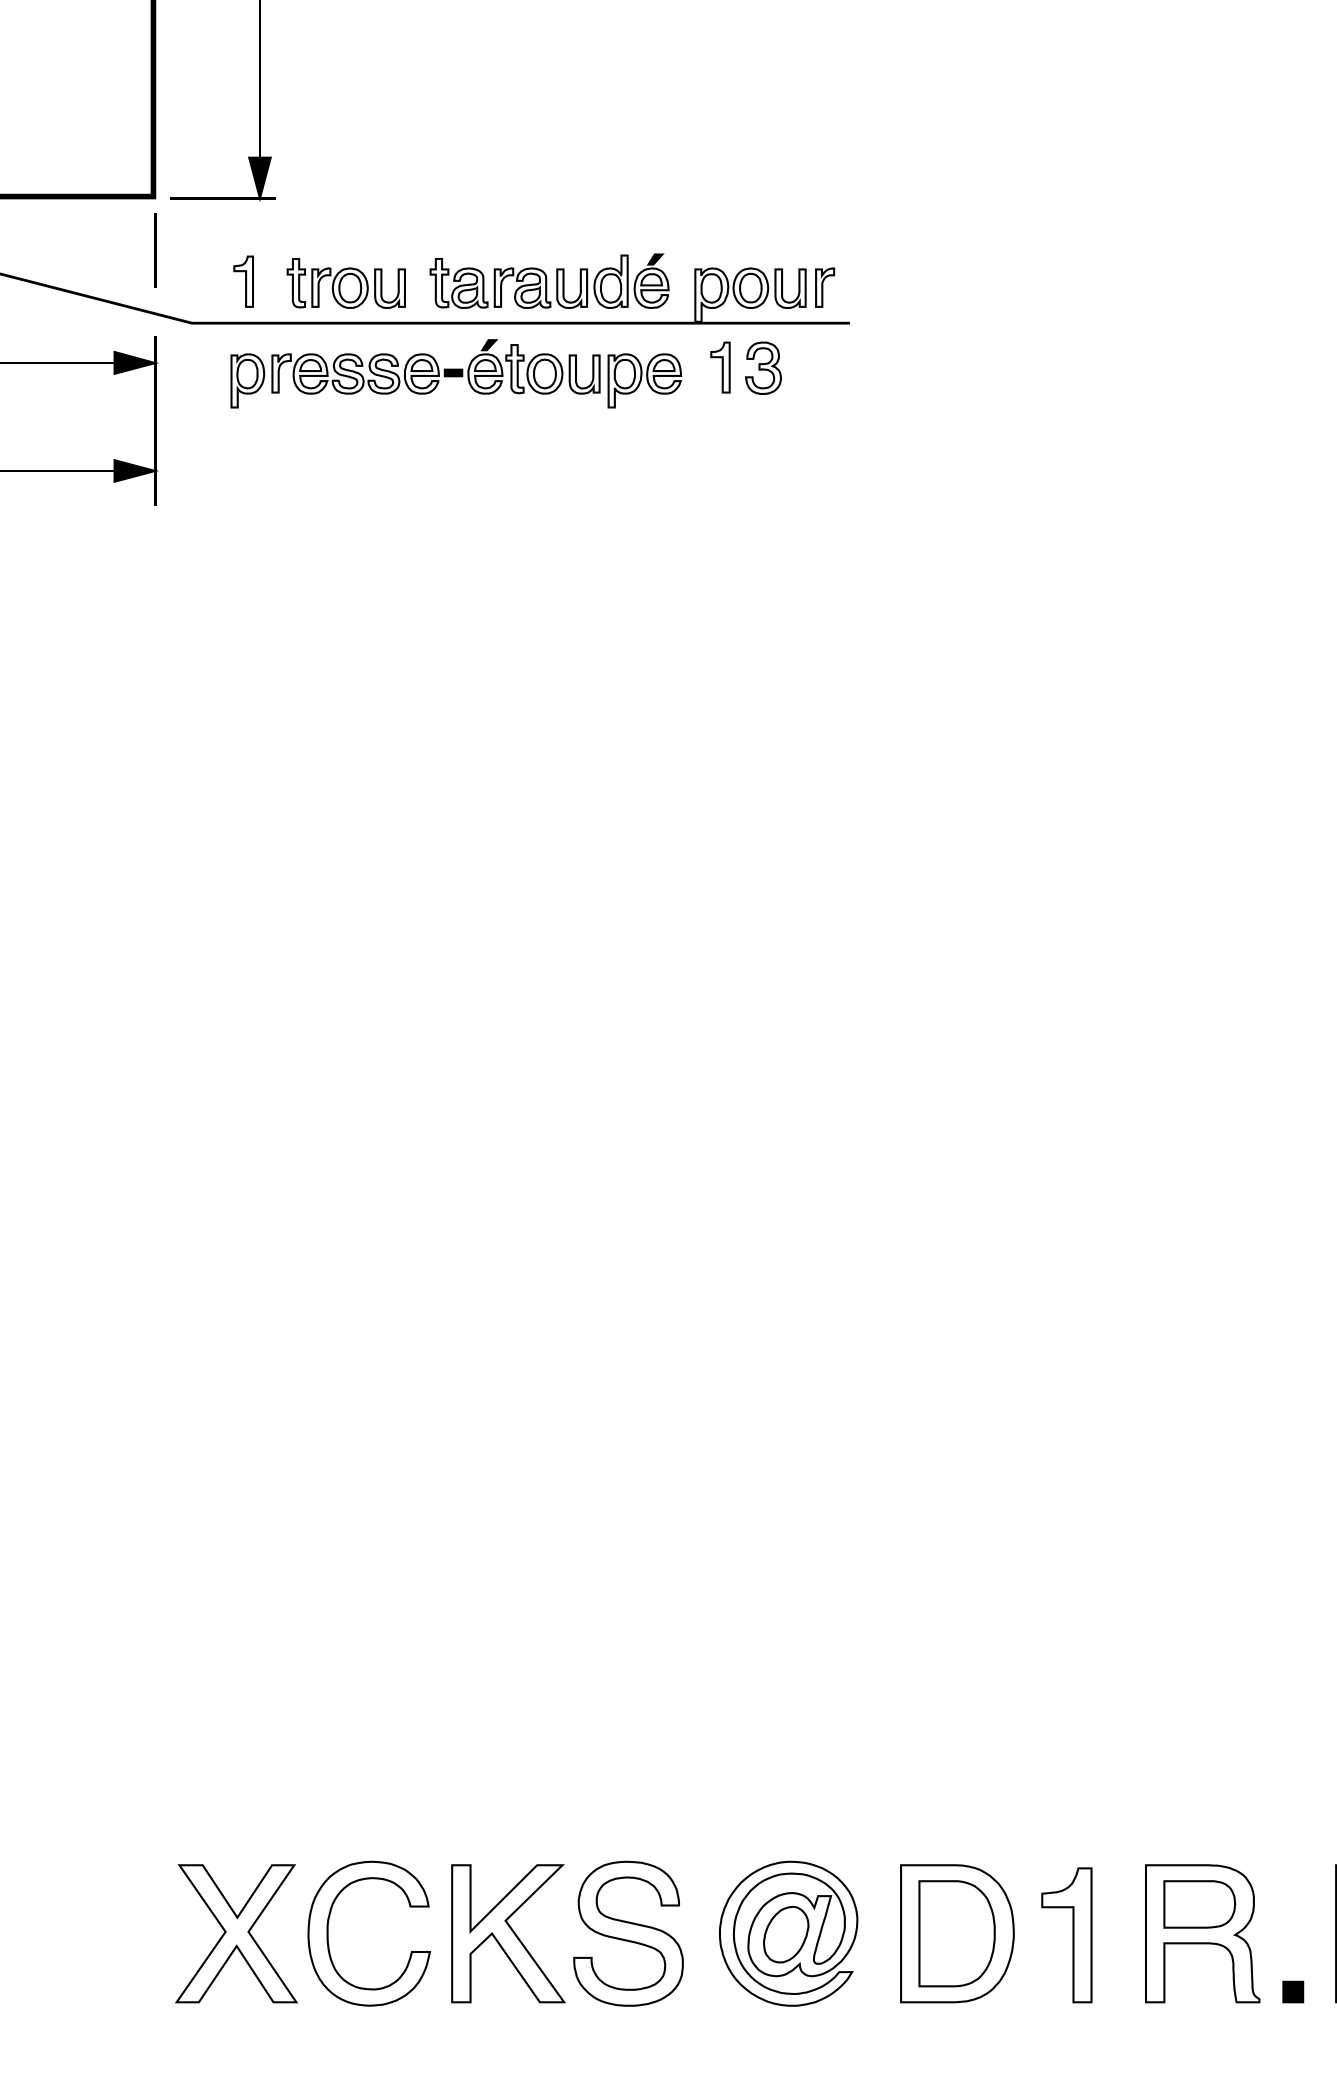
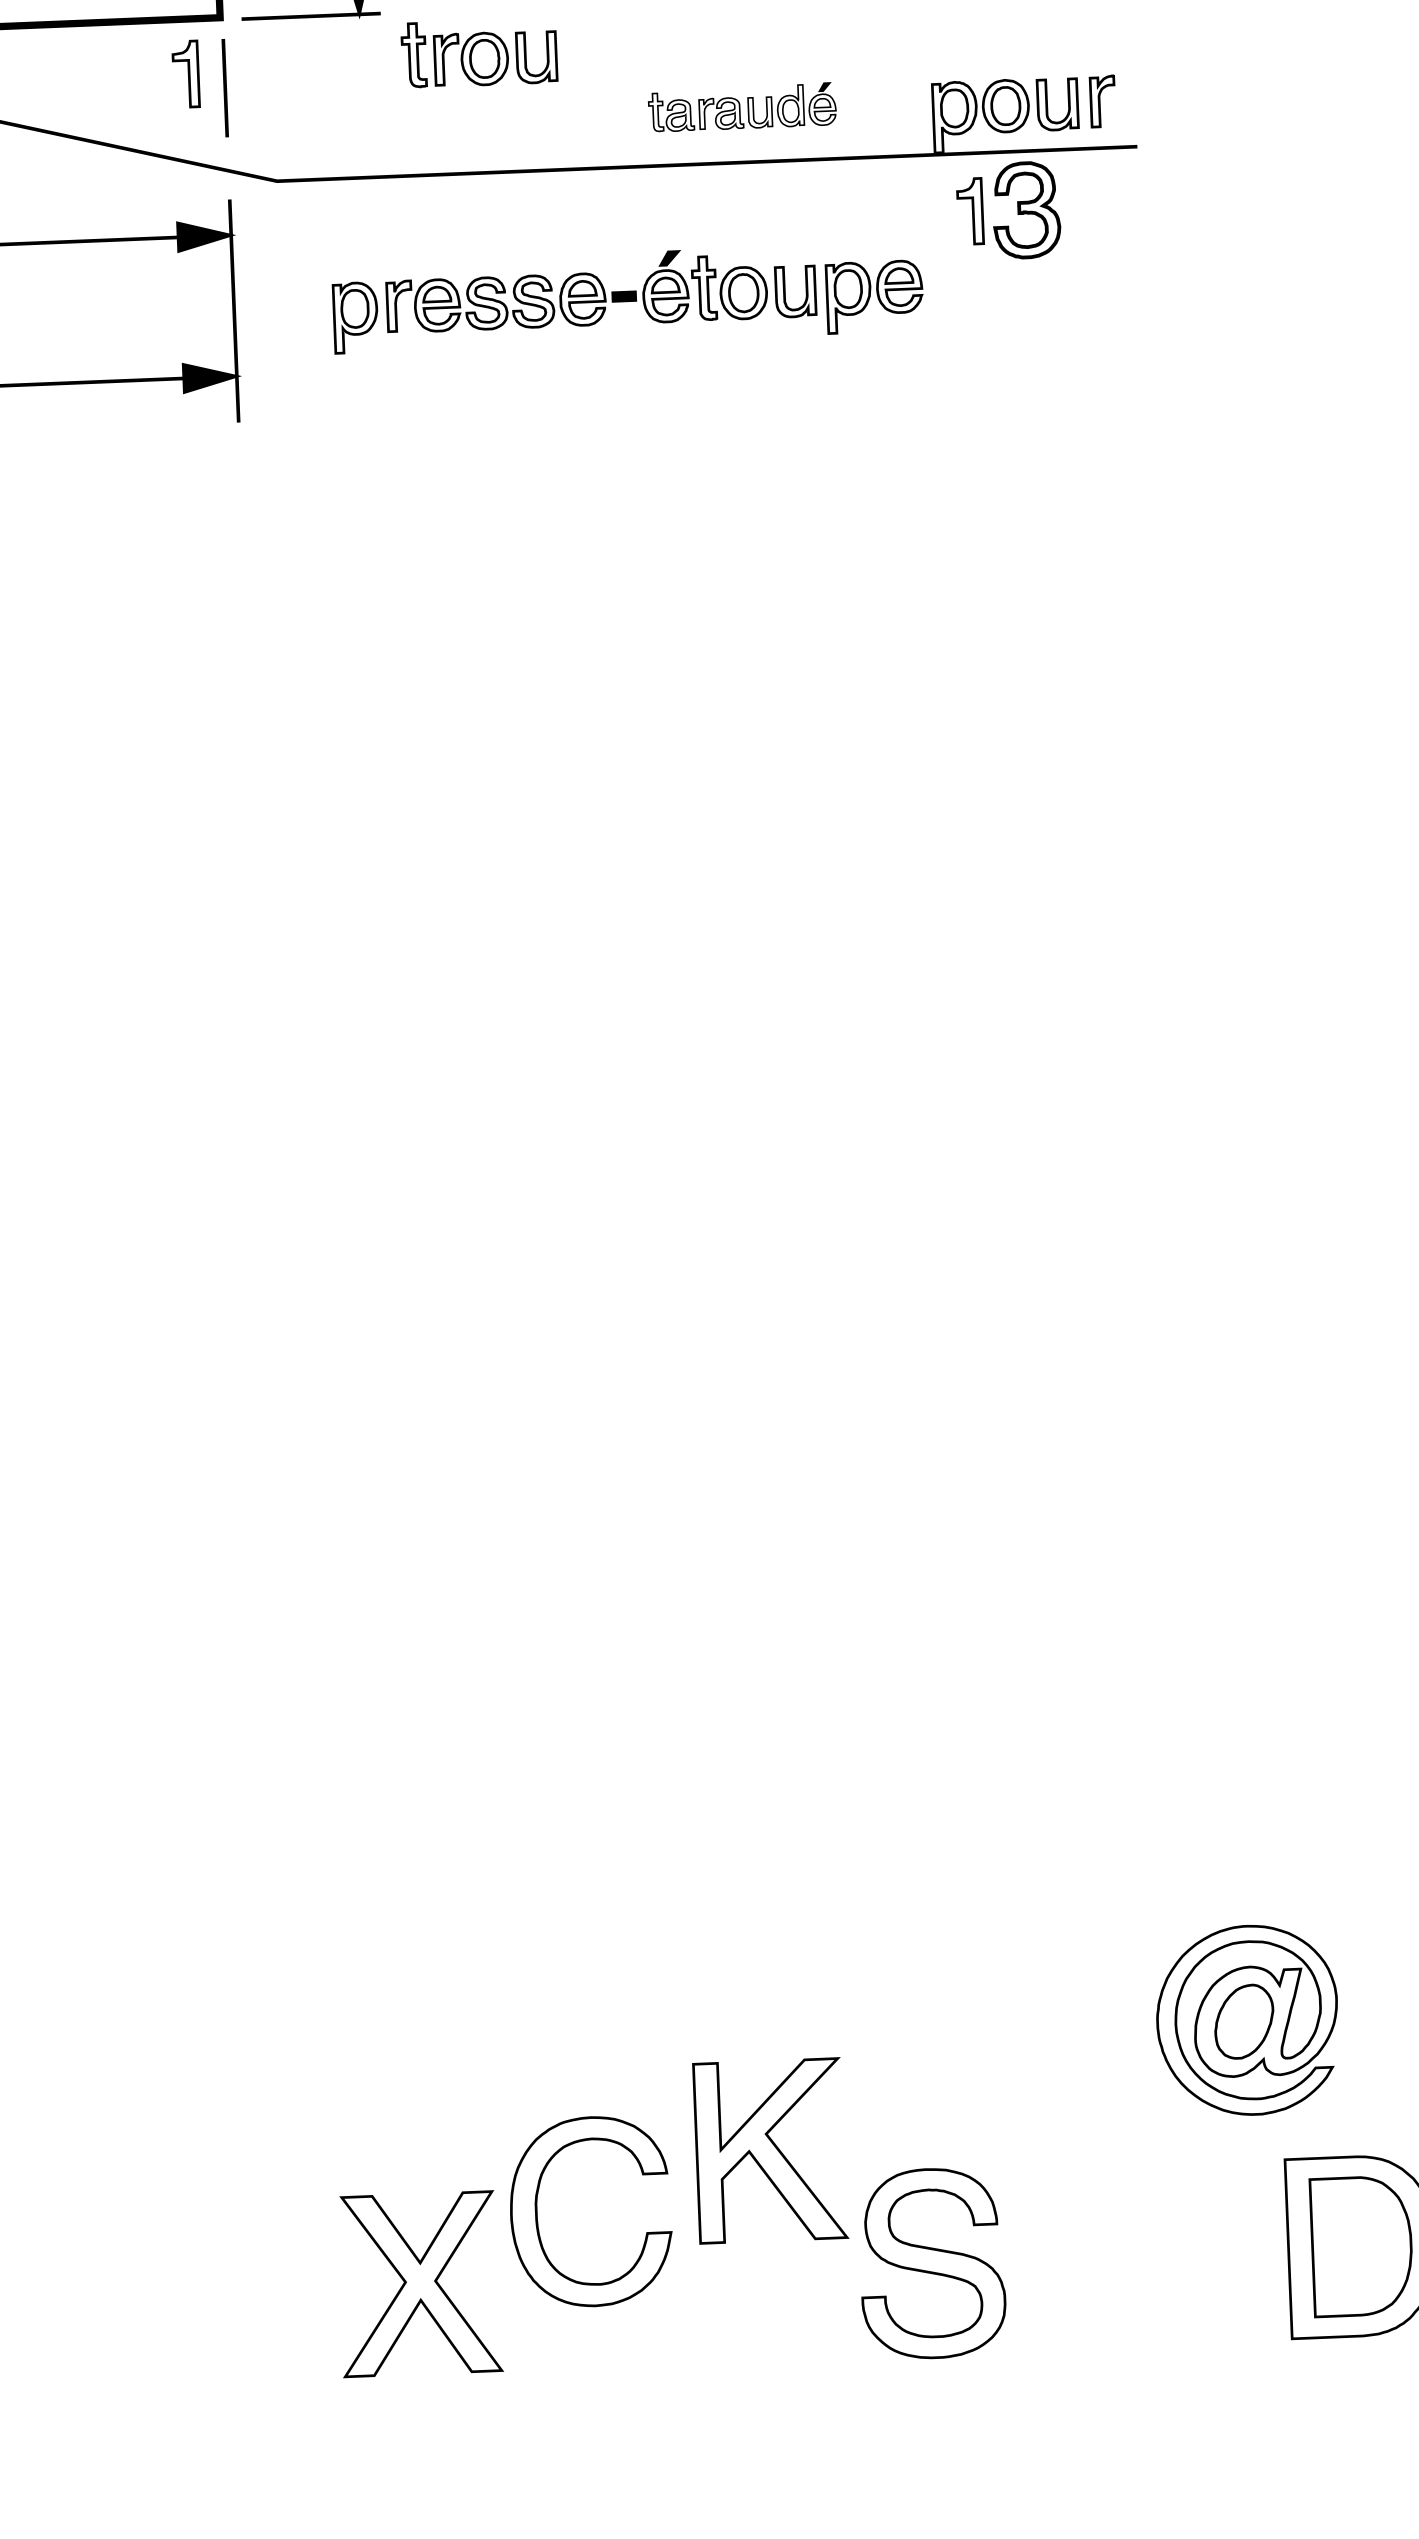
part: (549, 280) -> (742, 106), size x0.6
part: (243, 281) -> (185, 74), moved
part: (345, 283) -> (478, 53), moved
part: (763, 367) -> (1026, 209), size x1.4
part: (456, 373) -> (628, 297), moved
part: (328, 1933) -> (537, 2213), moved
part: (508, 1933) -> (770, 2150), moved
part: (788, 1933) -> (1247, 2020), moved

